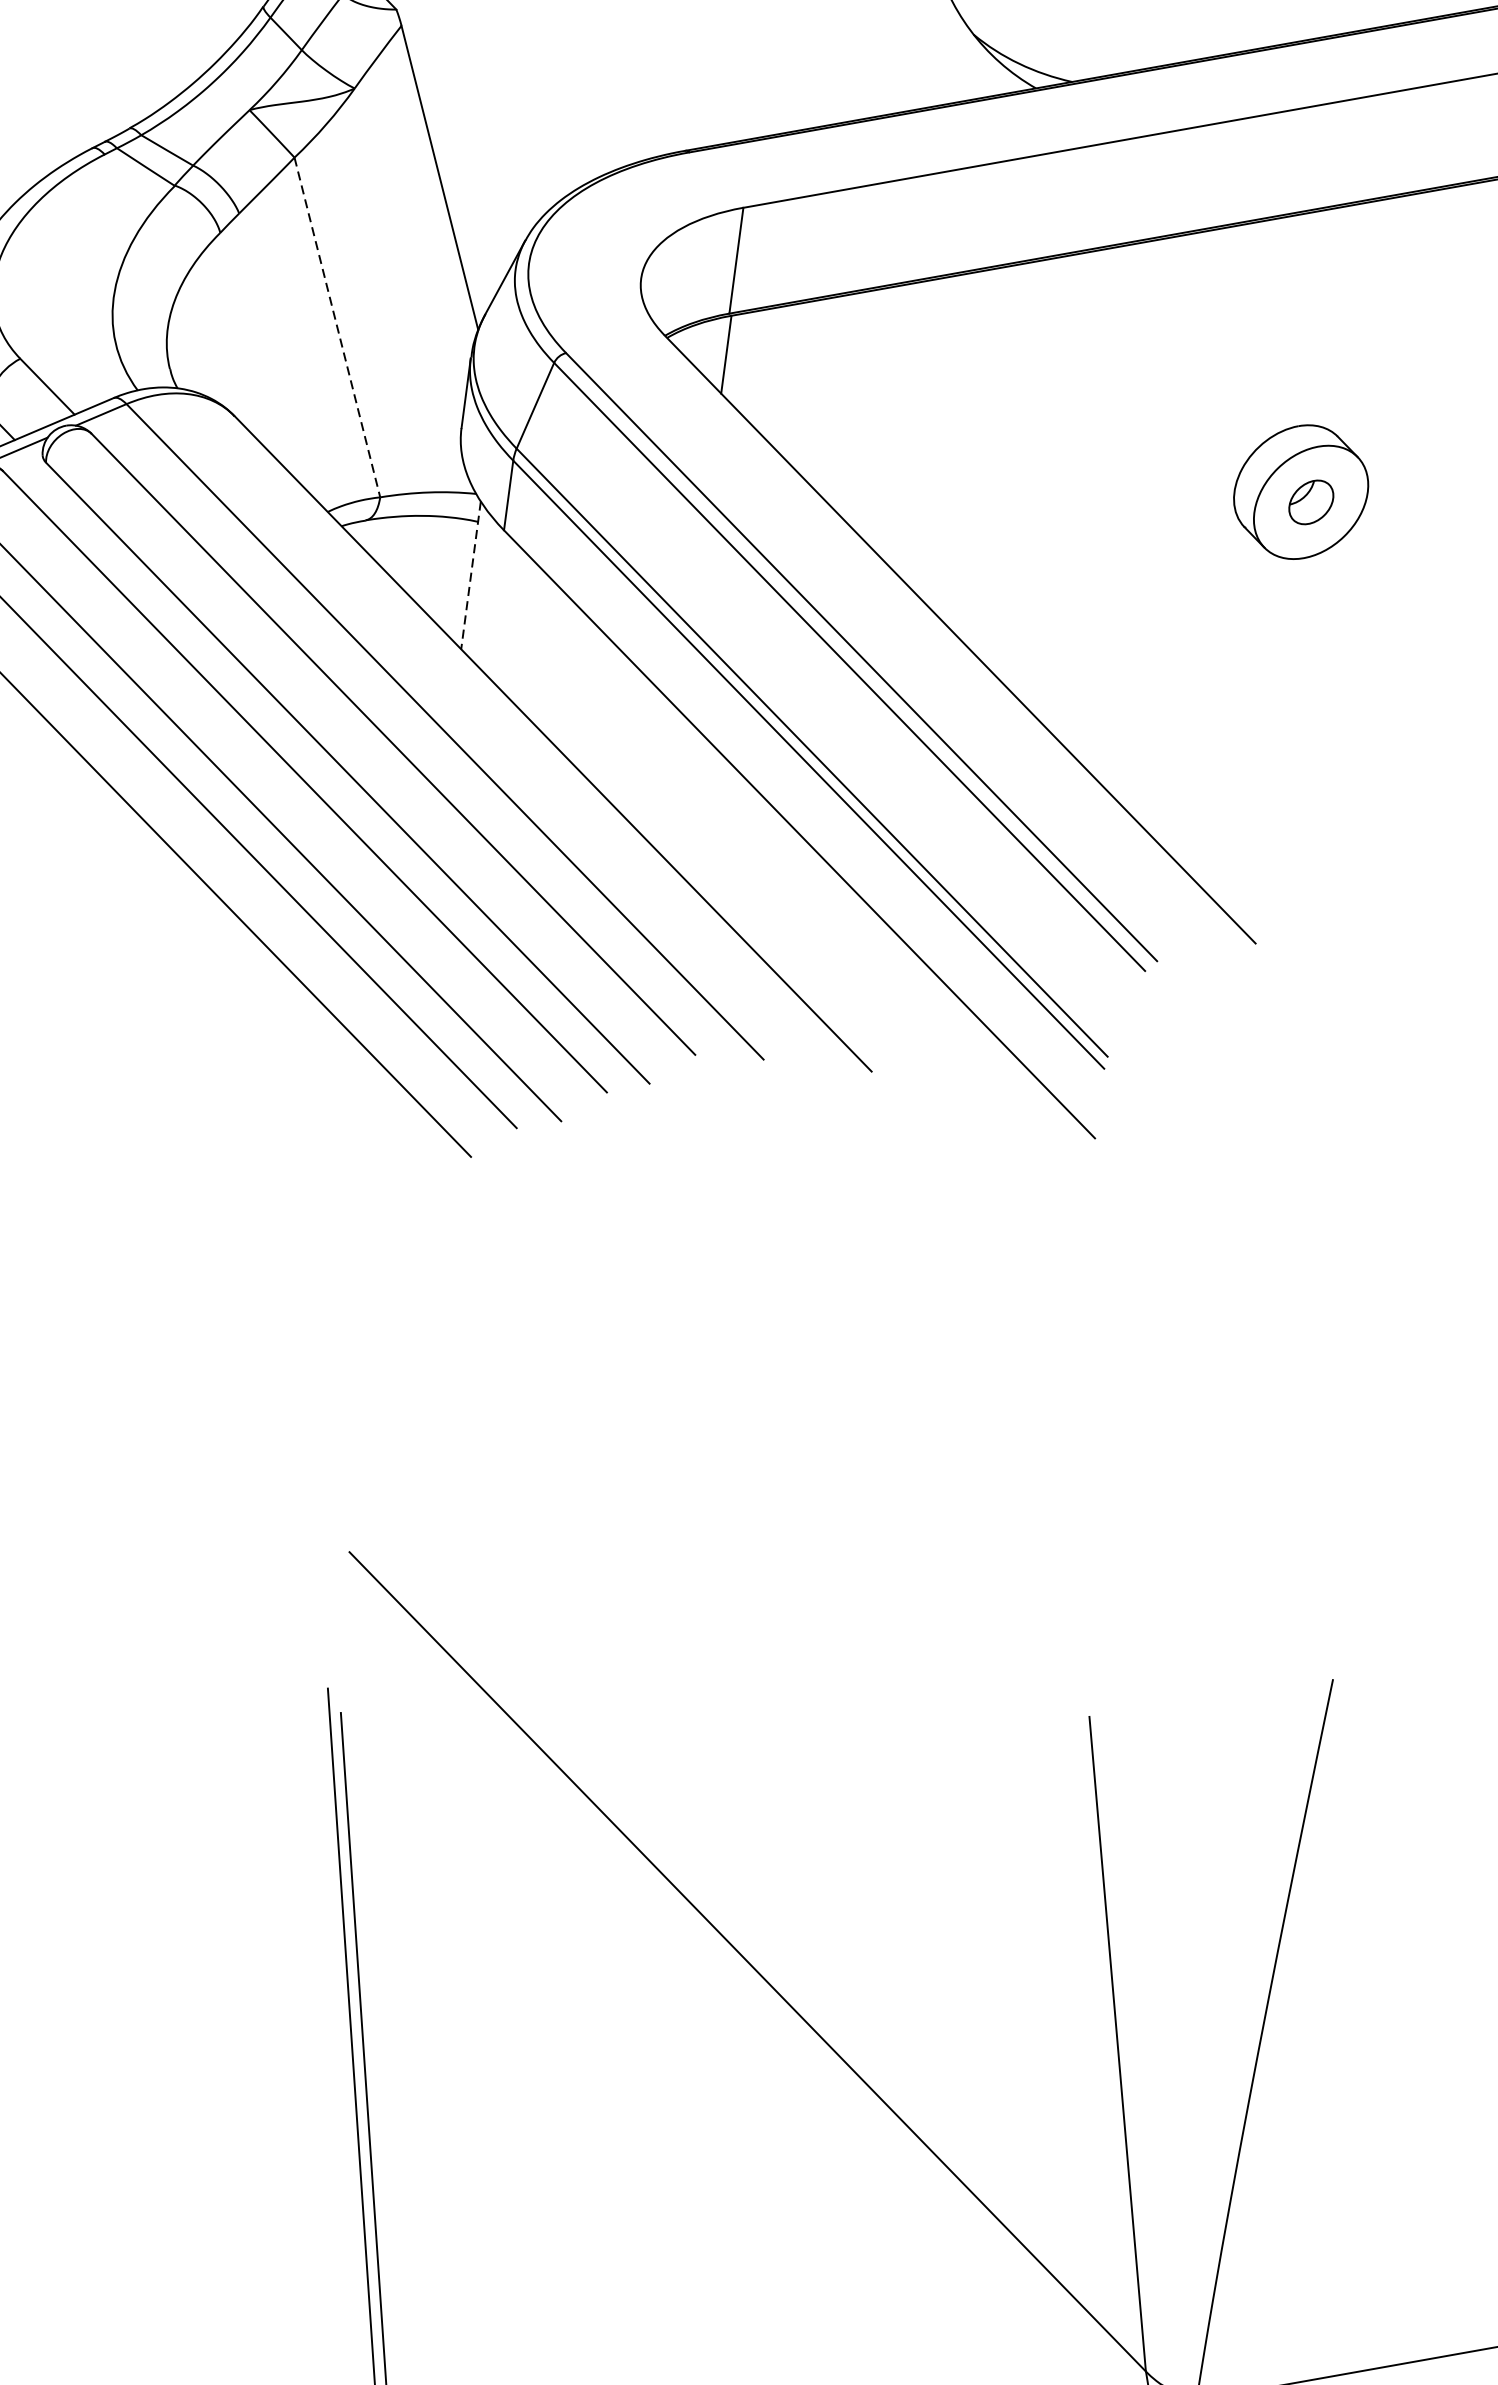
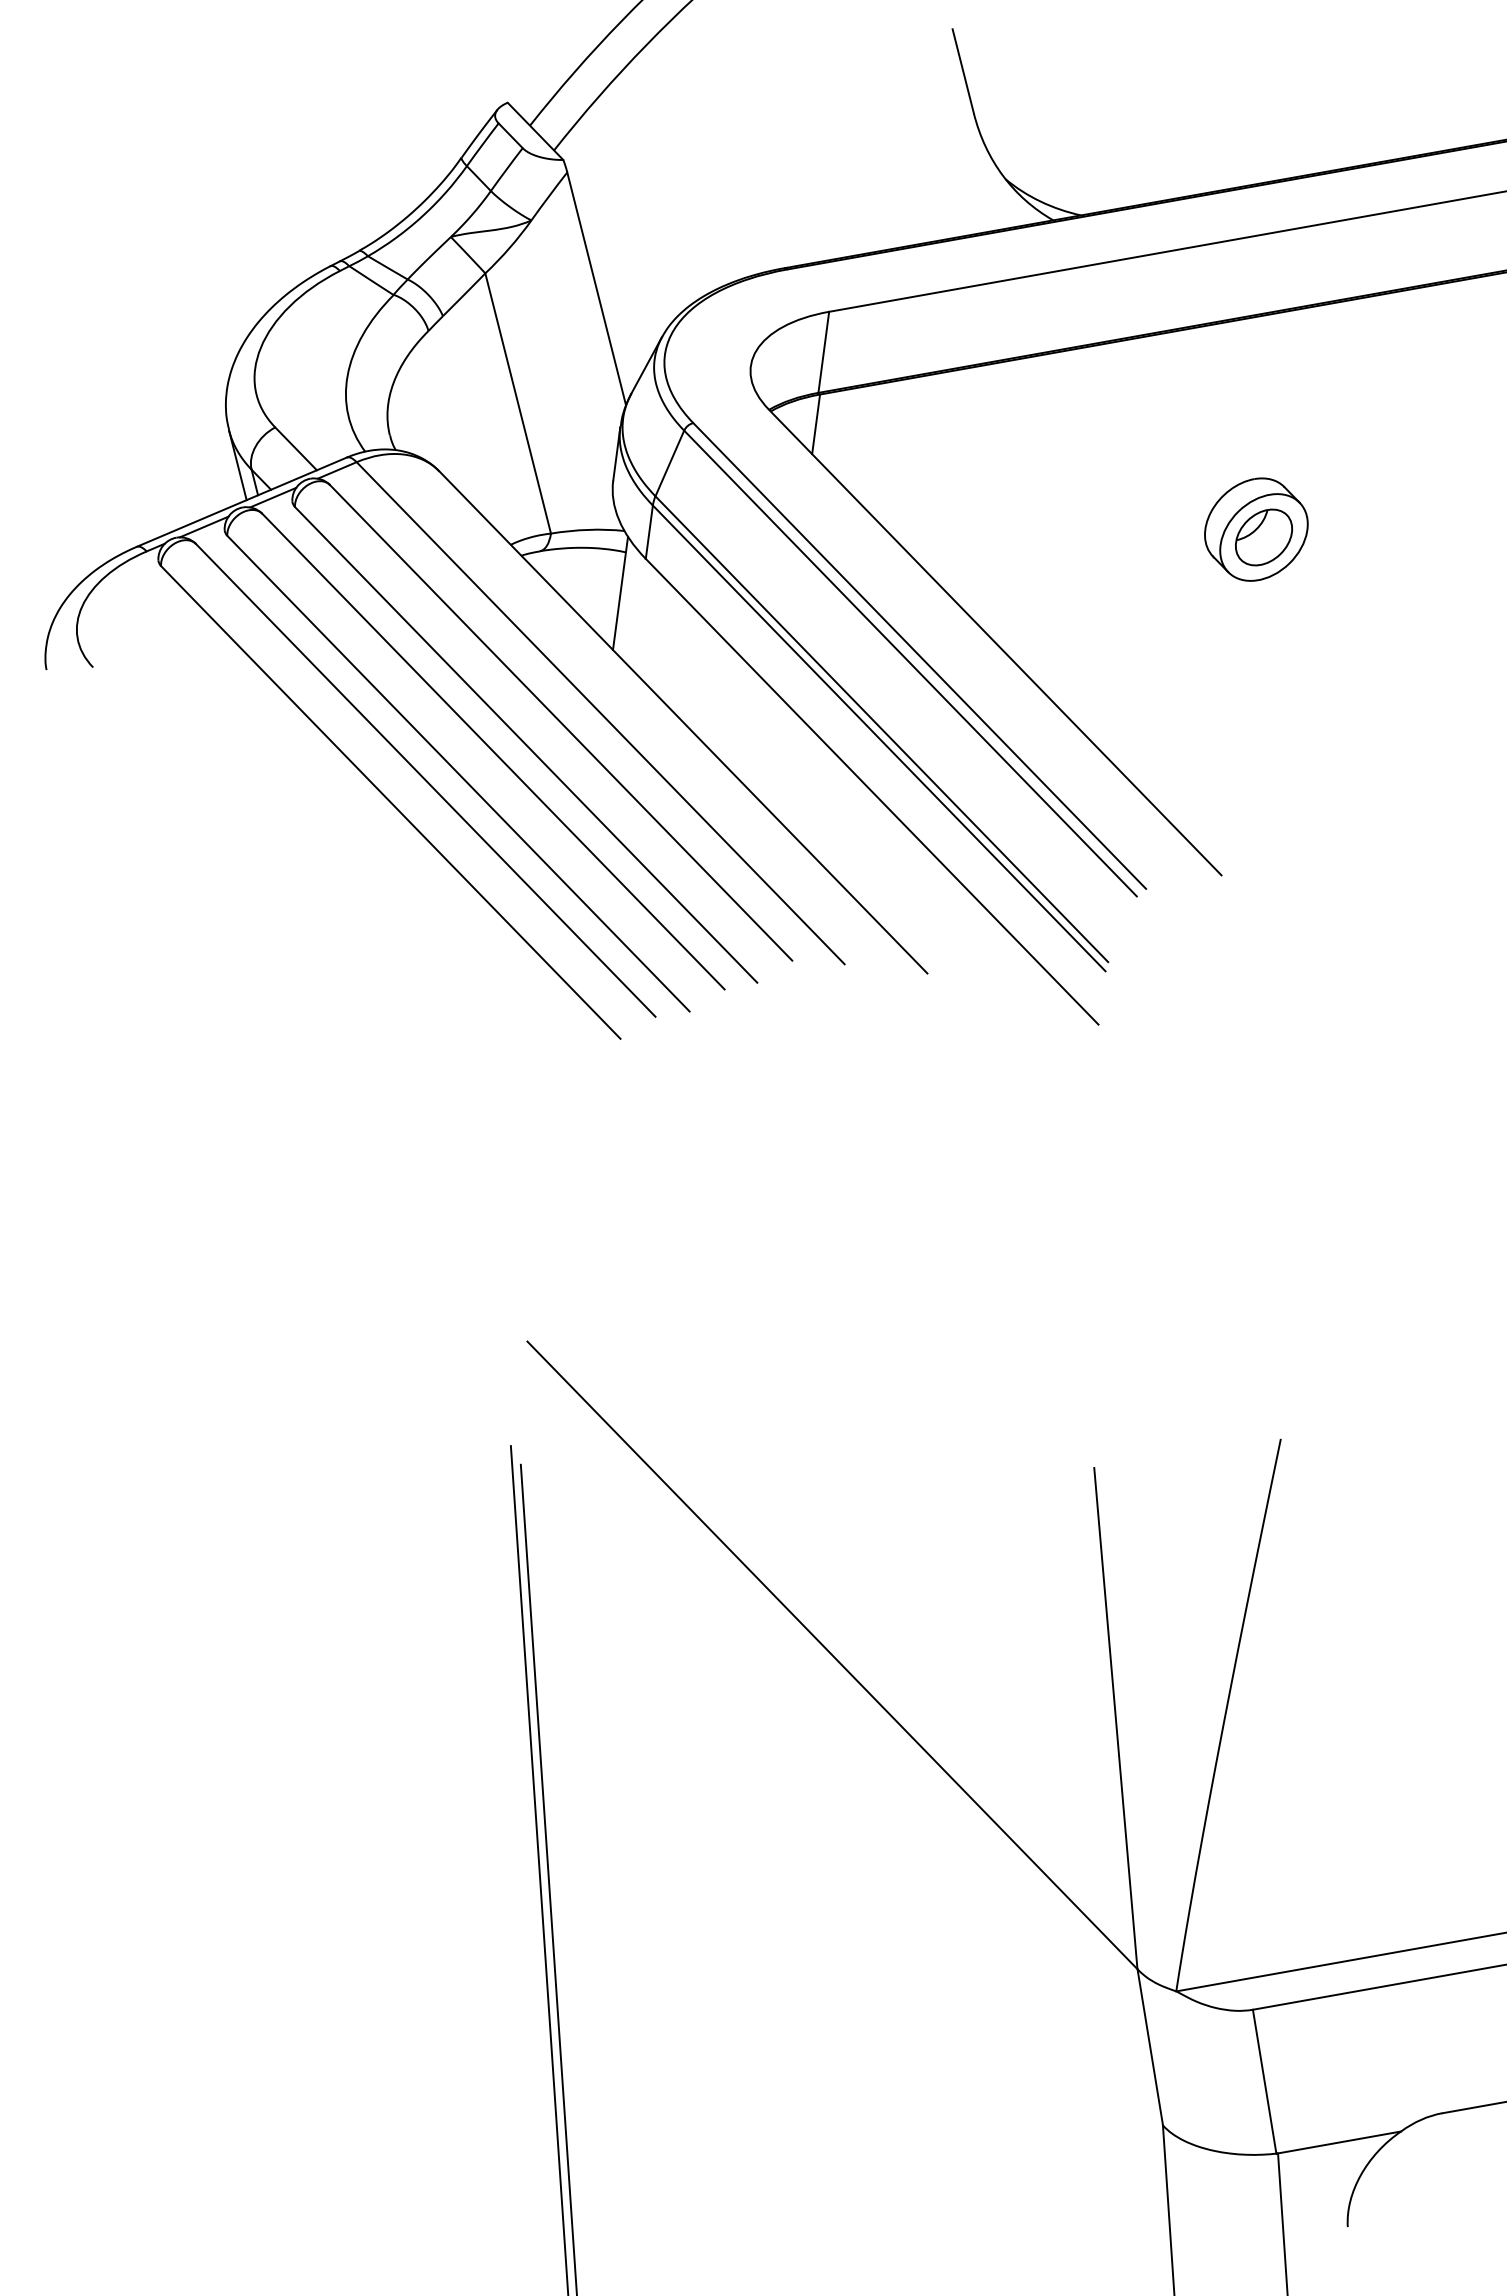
line: (337, 327) -> (518, 403), dashed -> solid
part: (1311, 502) -> (1264, 537), size x1.67
line: (470, 575) -> (620, 593), dashed -> solid

